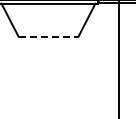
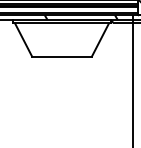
line: (48, 36) -> (62, 56), dashed -> solid

